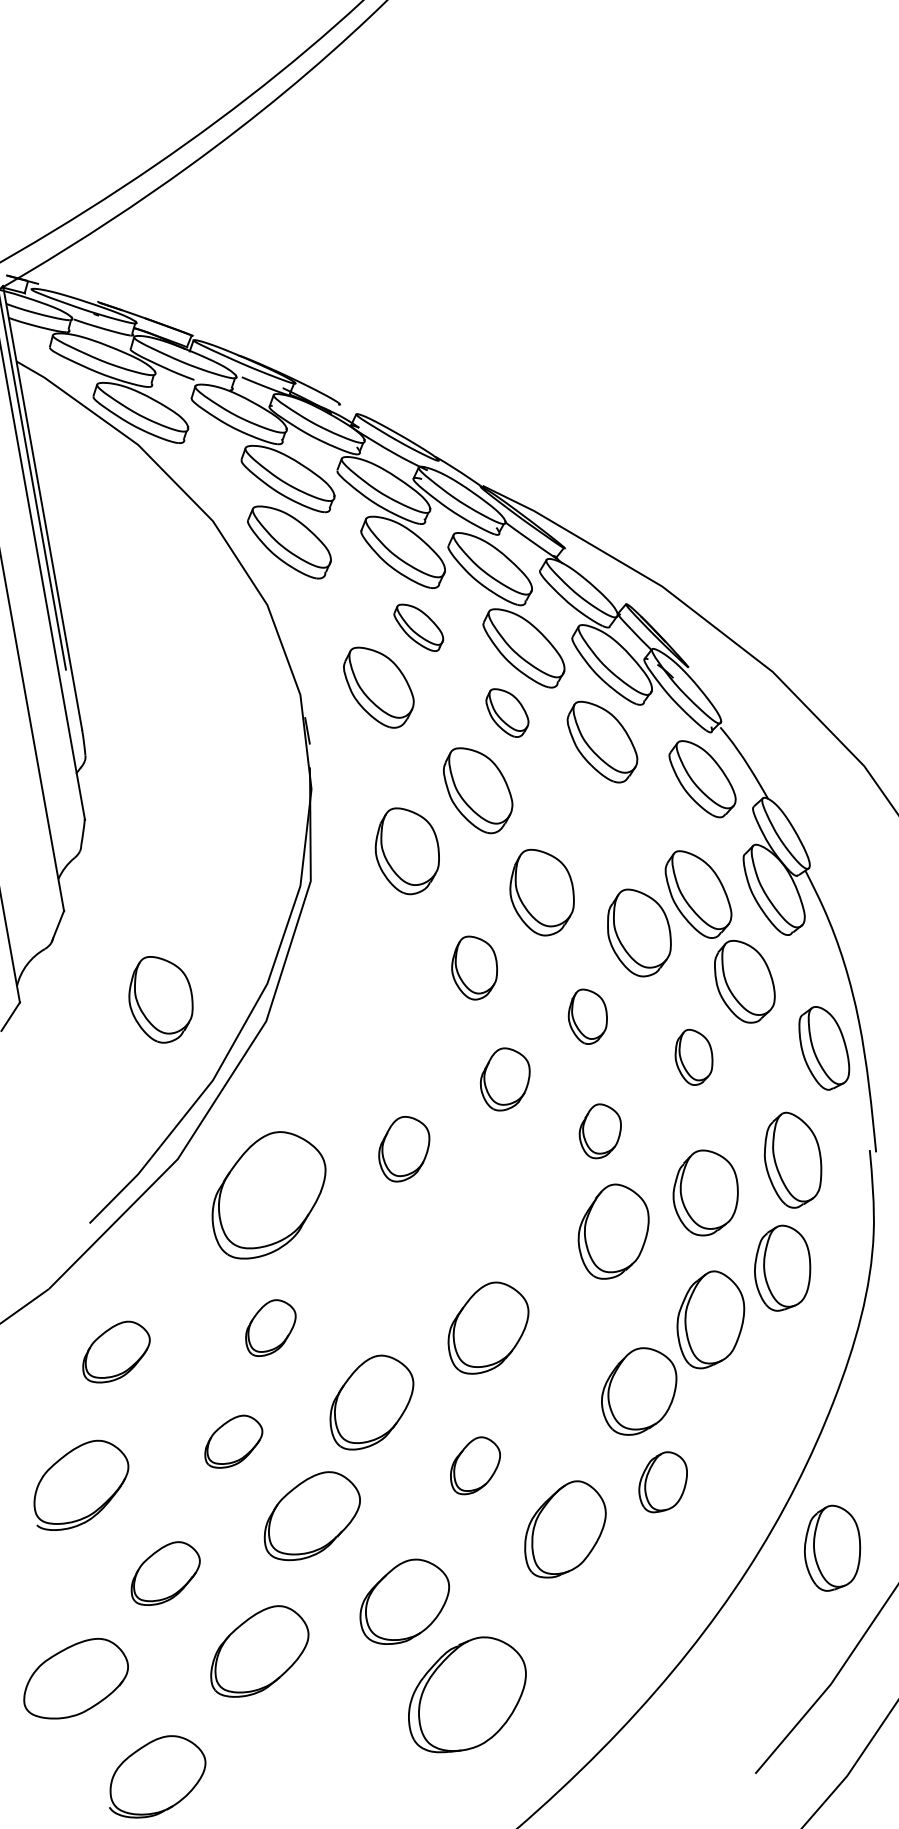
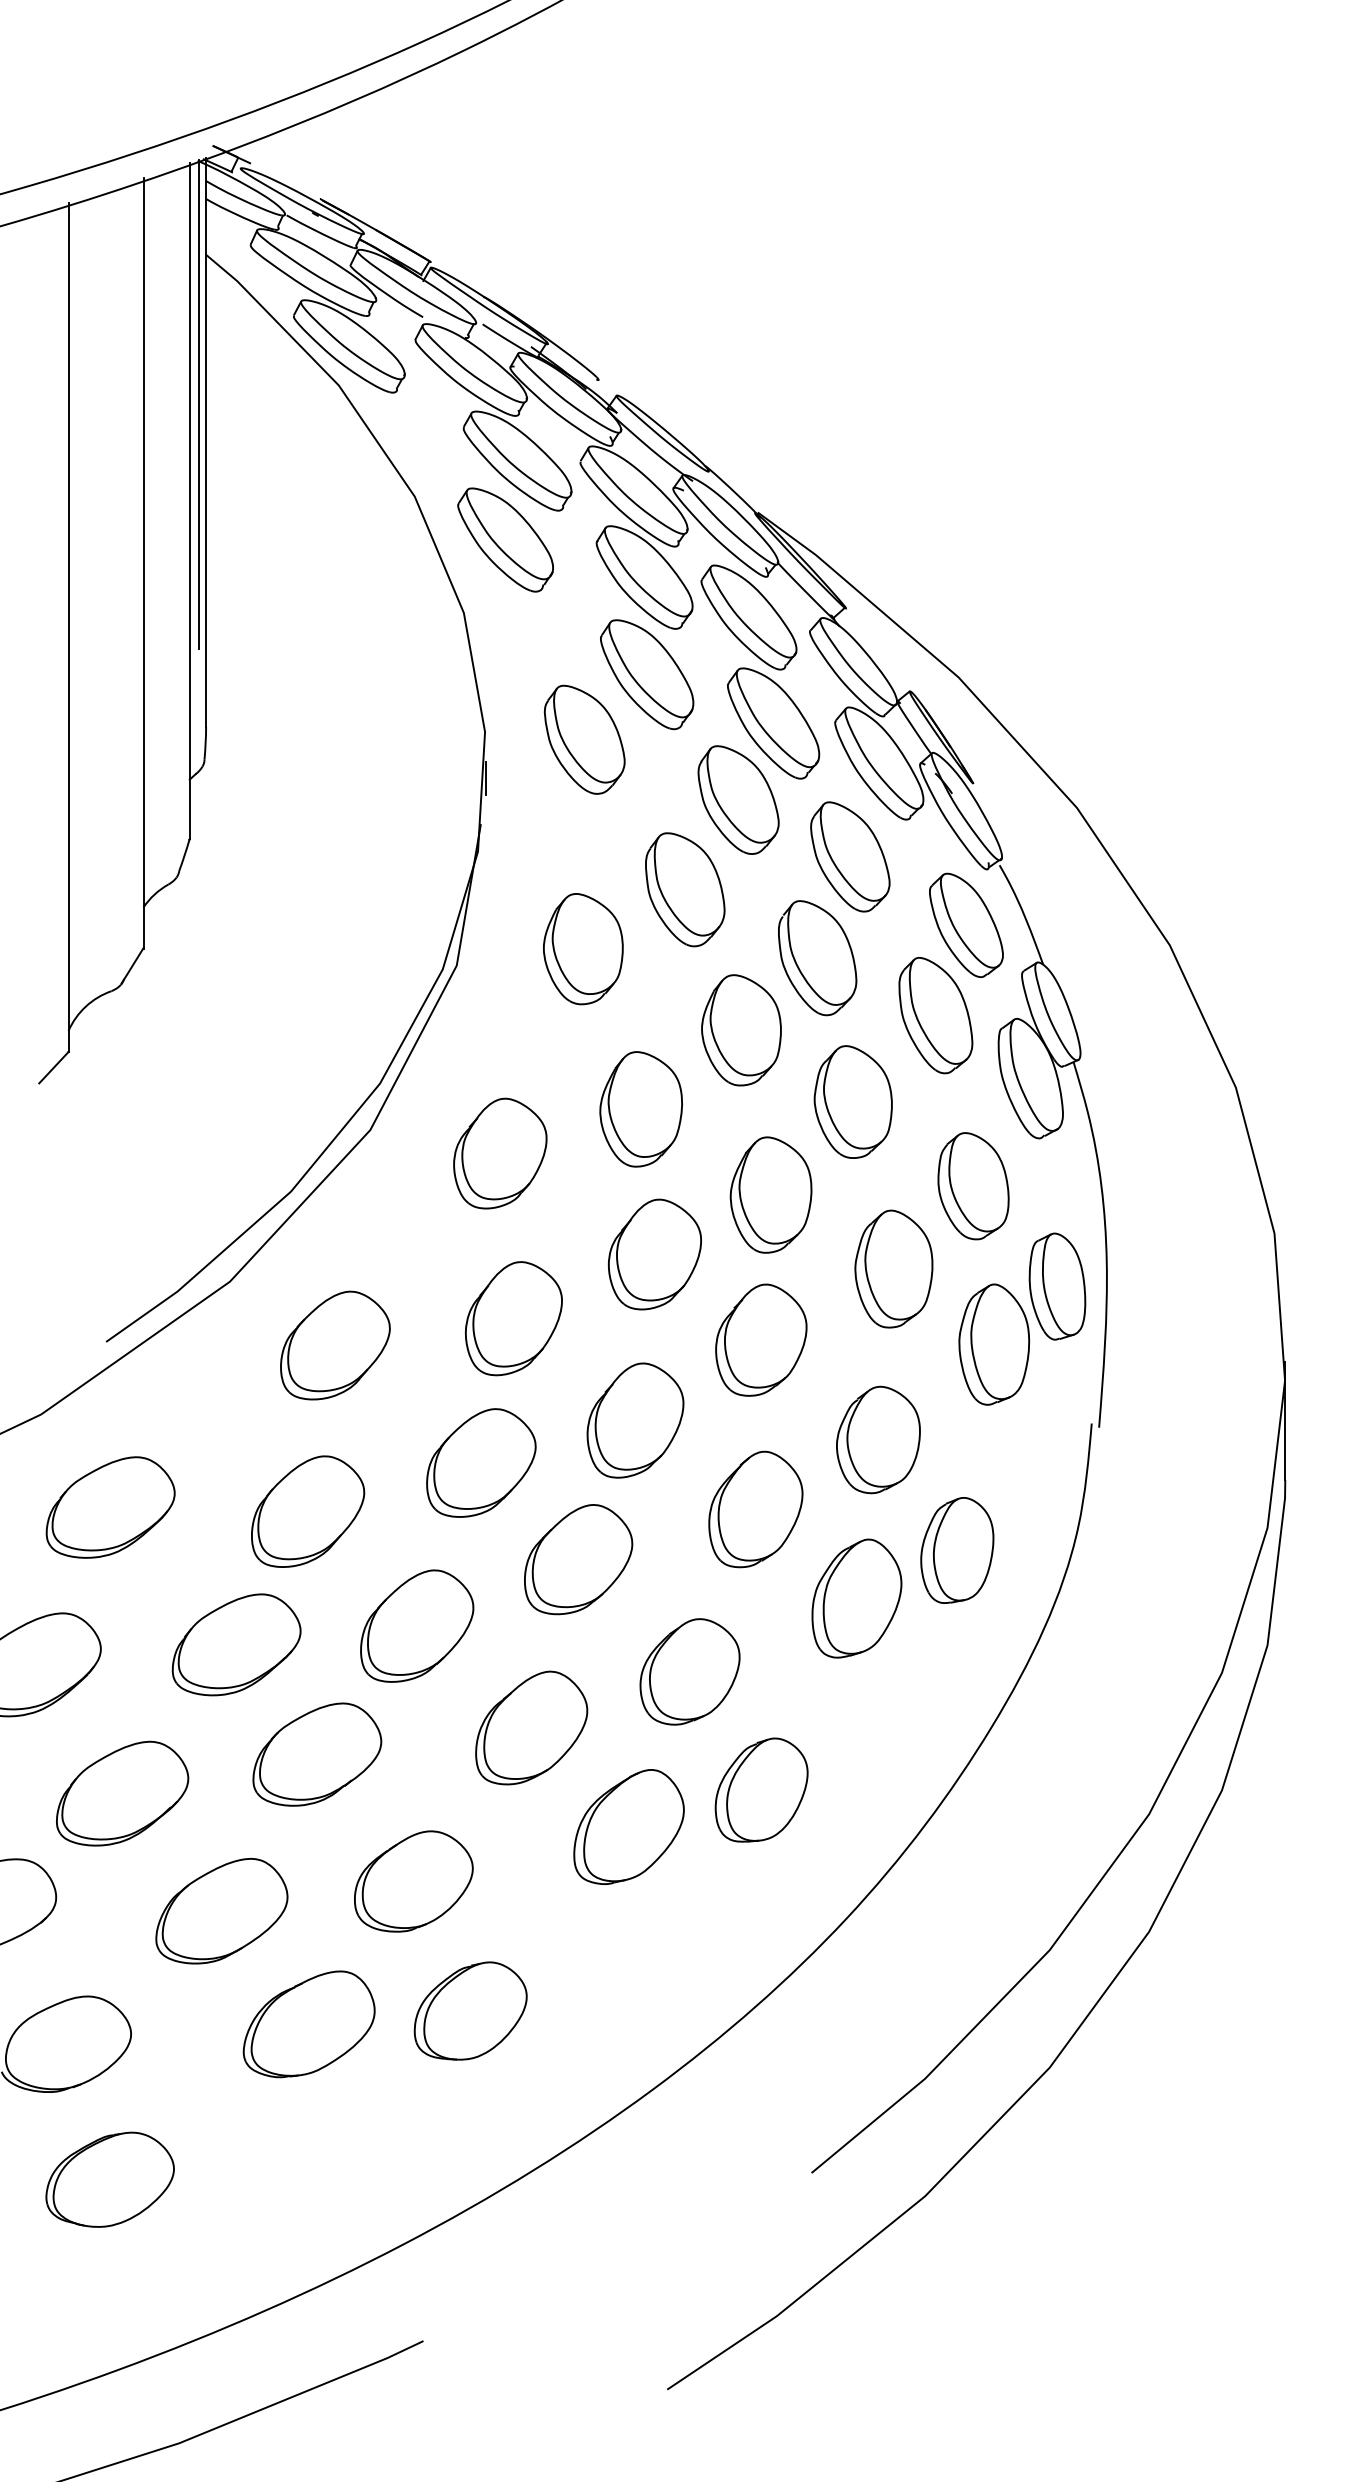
part: (419, 627) -> (647, 674), size x1.67
part: (507, 712) -> (738, 799), size x1.67
part: (591, 825) -> (817, 958), added
part: (698, 894) -> (935, 1015), moved
part: (474, 967) -> (640, 1109), size x1.43
part: (161, 999) -> (244, 1079), removed
part: (587, 1016) -> (770, 1194), size x1.67
part: (371, 1021) -> (500, 1153), added
part: (693, 1056) -> (893, 1268), size x1.67
part: (505, 1078) -> (654, 1254), size x1.43
part: (600, 1130) -> (761, 1339), size x1.67
part: (404, 1148) -> (513, 1318), size x1.43
part: (793, 1159) -> (994, 1344), moved
part: (268, 1194) -> (335, 1345), size x0.71
part: (513, 1211) -> (635, 1420), added
part: (613, 1231) -> (755, 1509), moved
part: (399, 1265) -> (481, 1462), added
part: (270, 1327) -> (308, 1511), size x1.67
part: (115, 1351) -> (110, 1507), size x1.43
part: (638, 1390) -> (689, 1671), moved
part: (233, 1441) -> (236, 1644), size x1.67
part: (474, 1465) -> (531, 1727), size x1.67
part: (663, 1481) -> (761, 1789), size x1.43
part: (832, 1547) -> (957, 1909), removed
part: (165, 1573) -> (122, 1793), size x1.43
part: (466, 1694) -> (470, 2010), size x0.71
part: (342, 1727) -> (308, 2024), added

